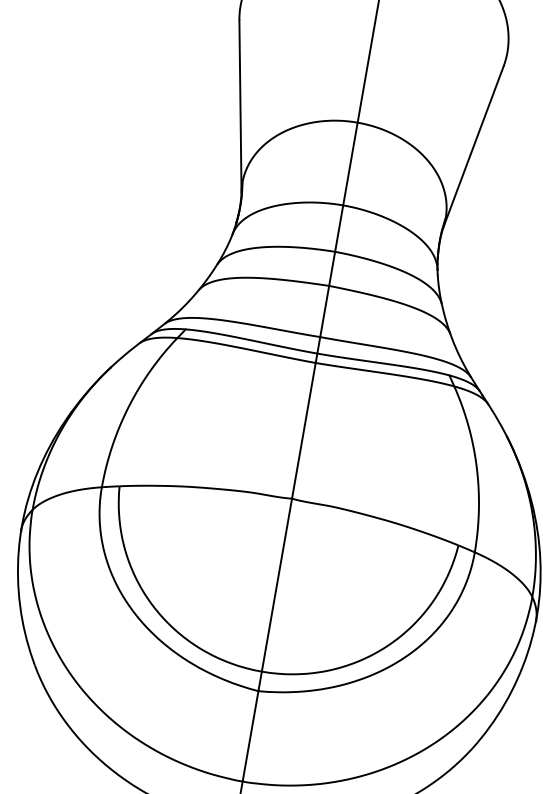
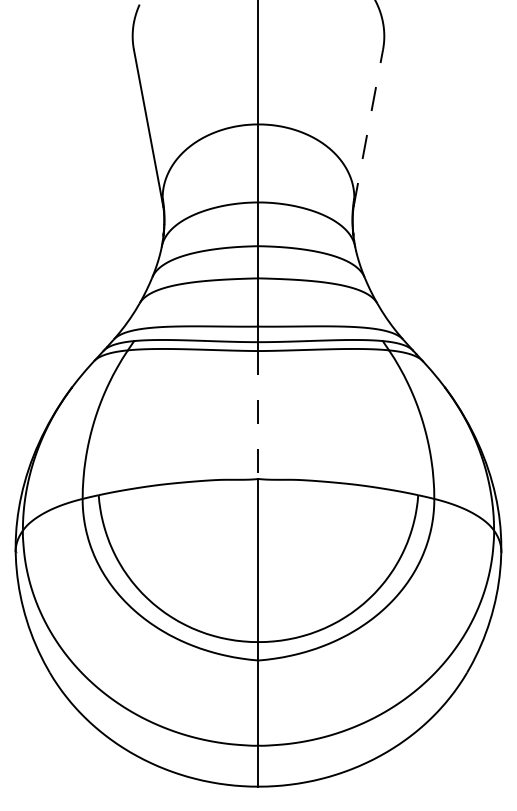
line: (473, 147) -> (368, 128), solid -> dashed
line: (303, 431) -> (258, 415), solid -> dashed

